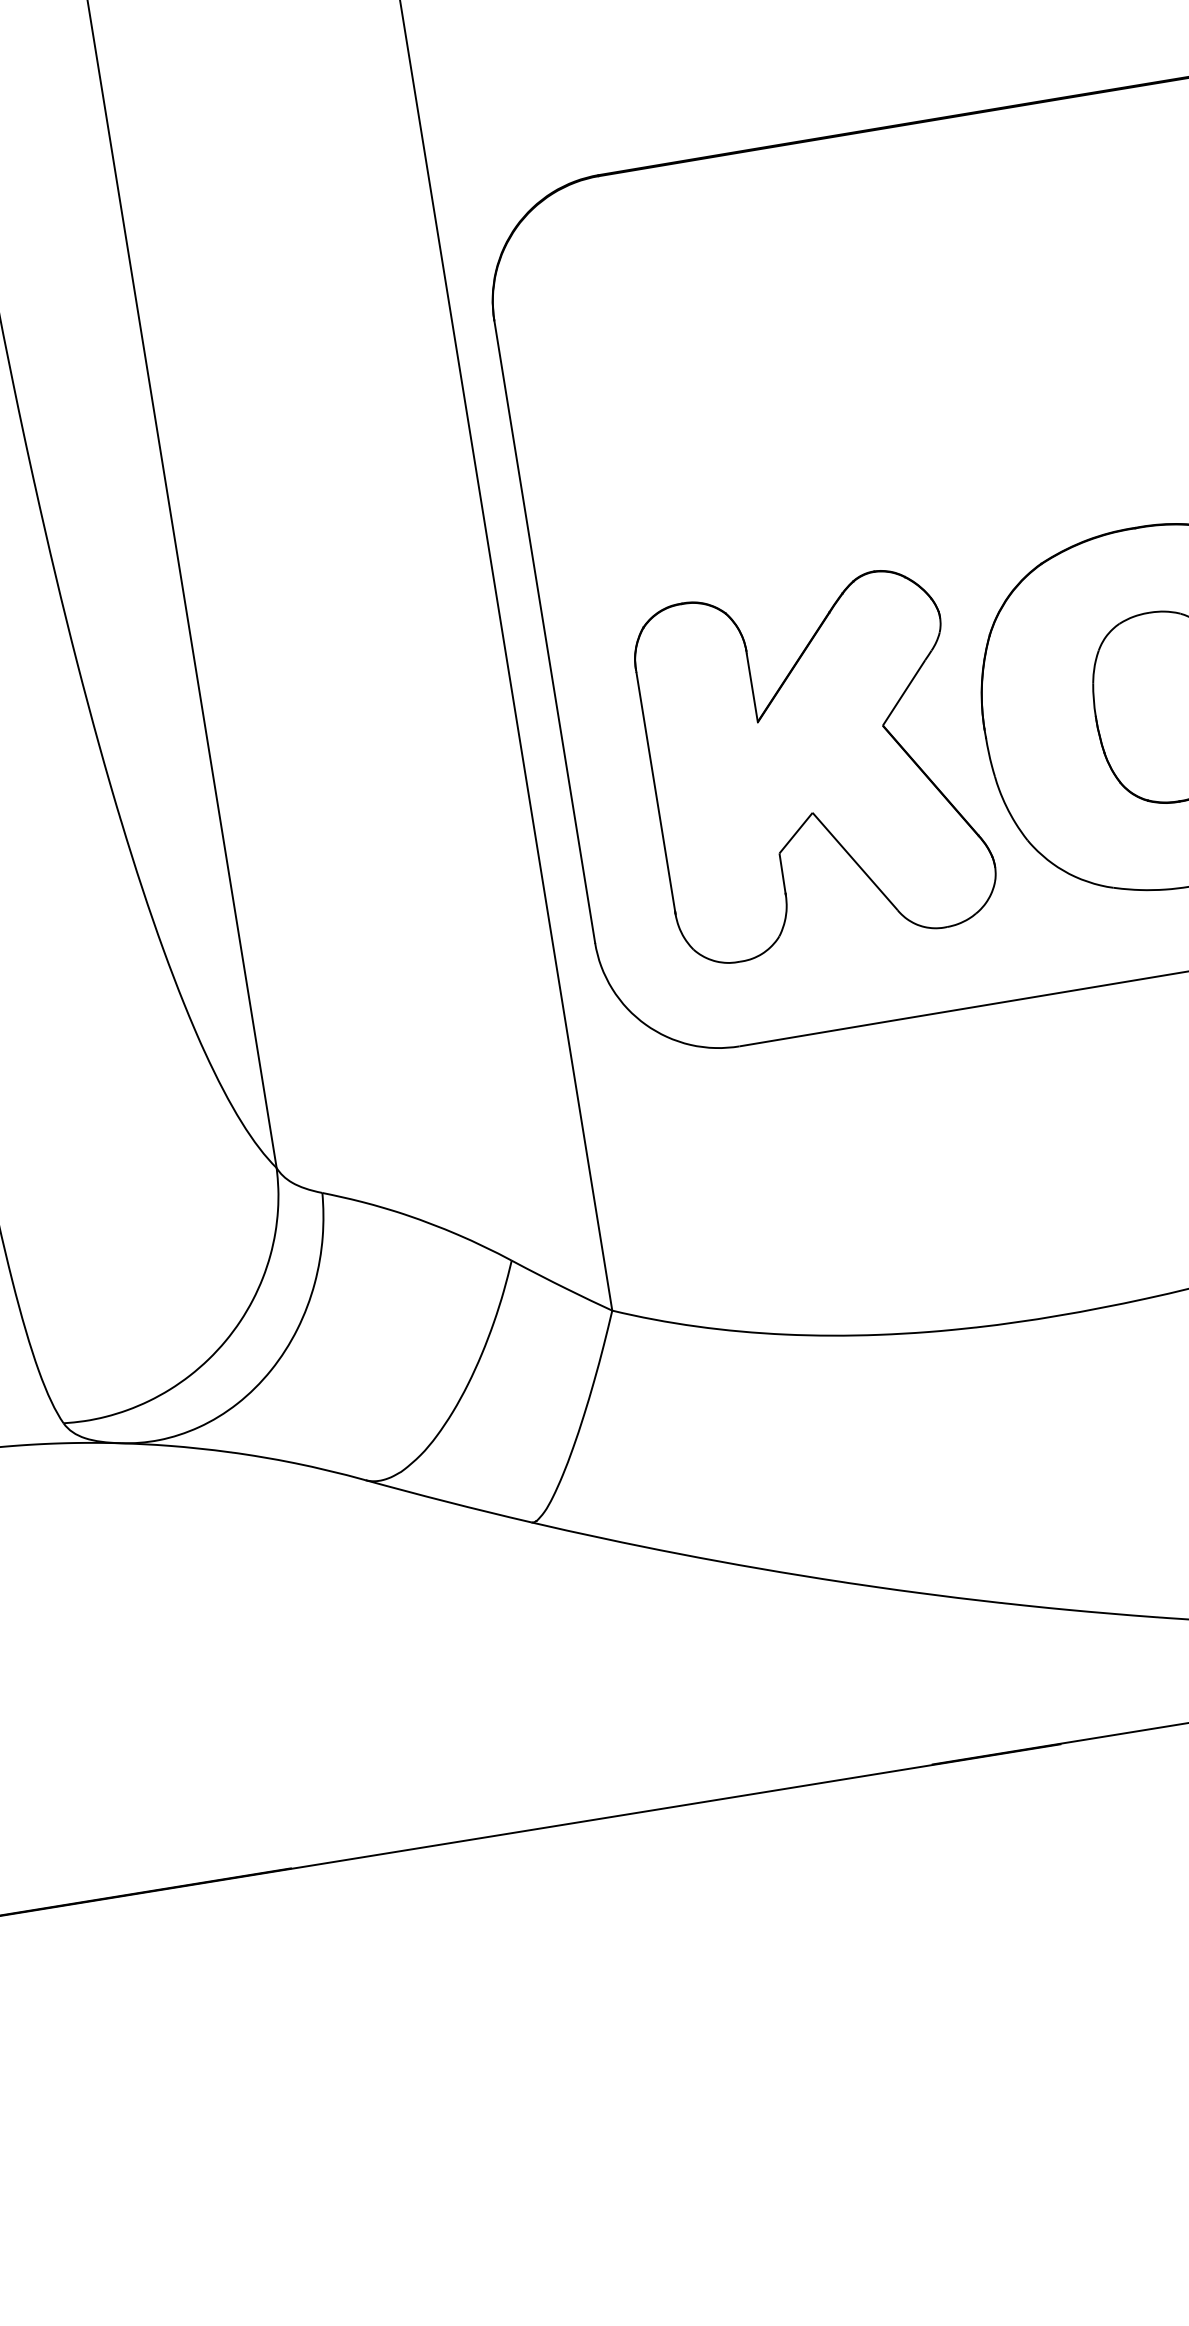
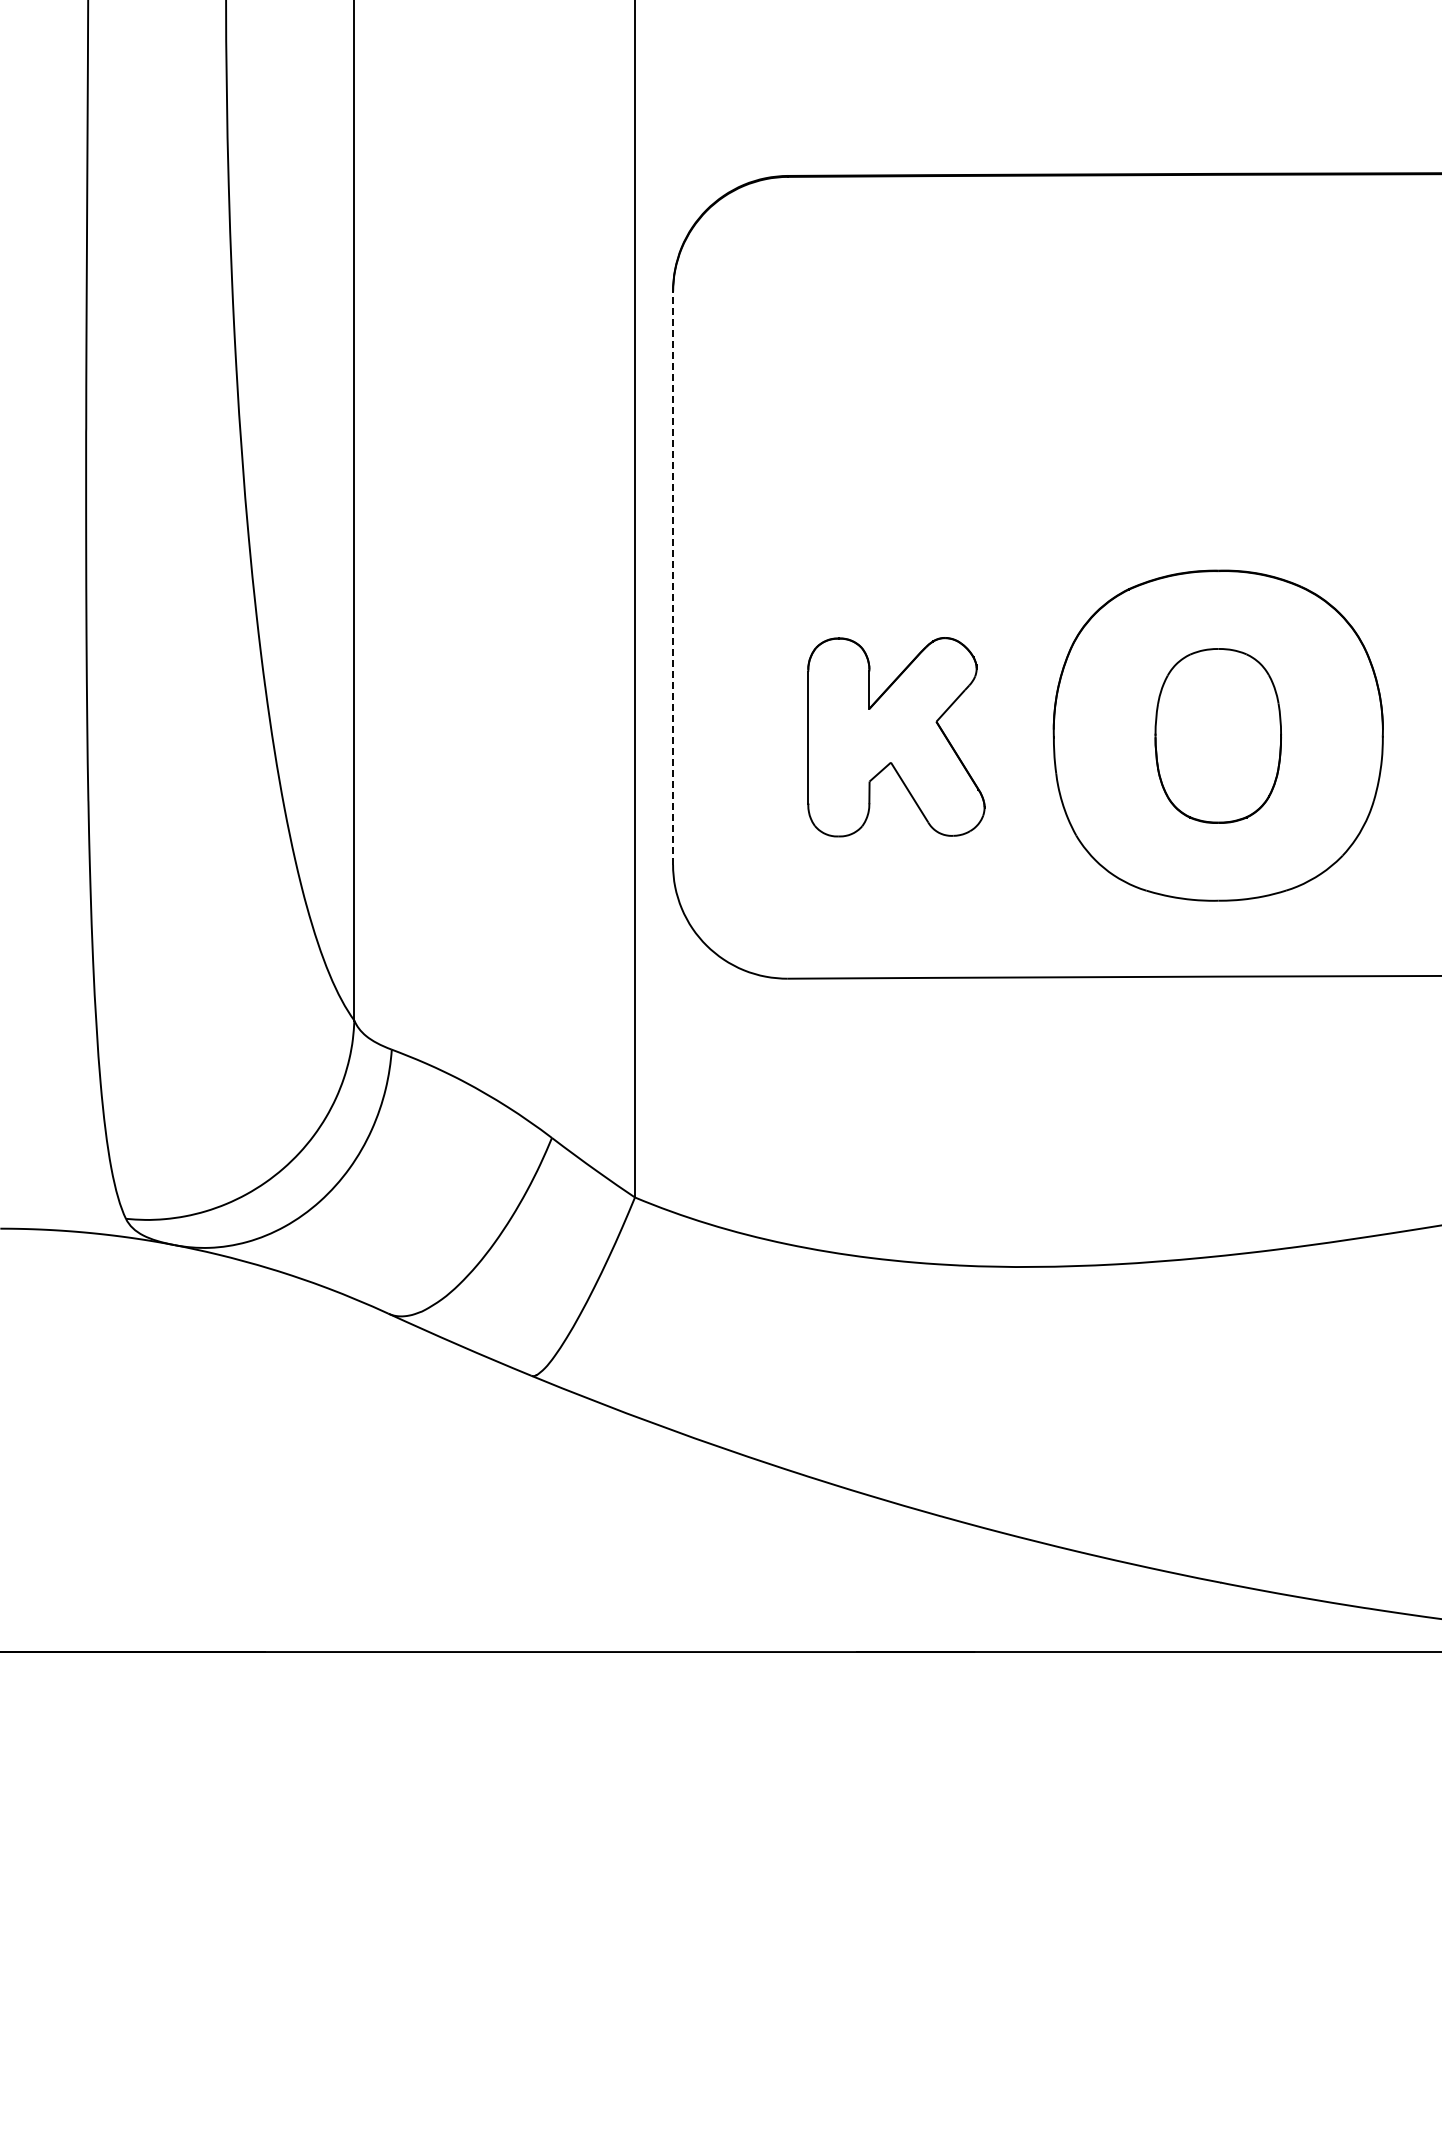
line: (545, 632) -> (673, 578), solid -> dashed
part: (815, 764) -> (896, 736), size x0.6

